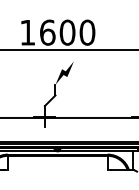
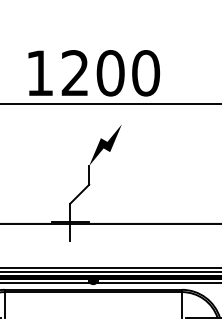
text: (47, 32) -> (74, 72), 1600 -> 1200

